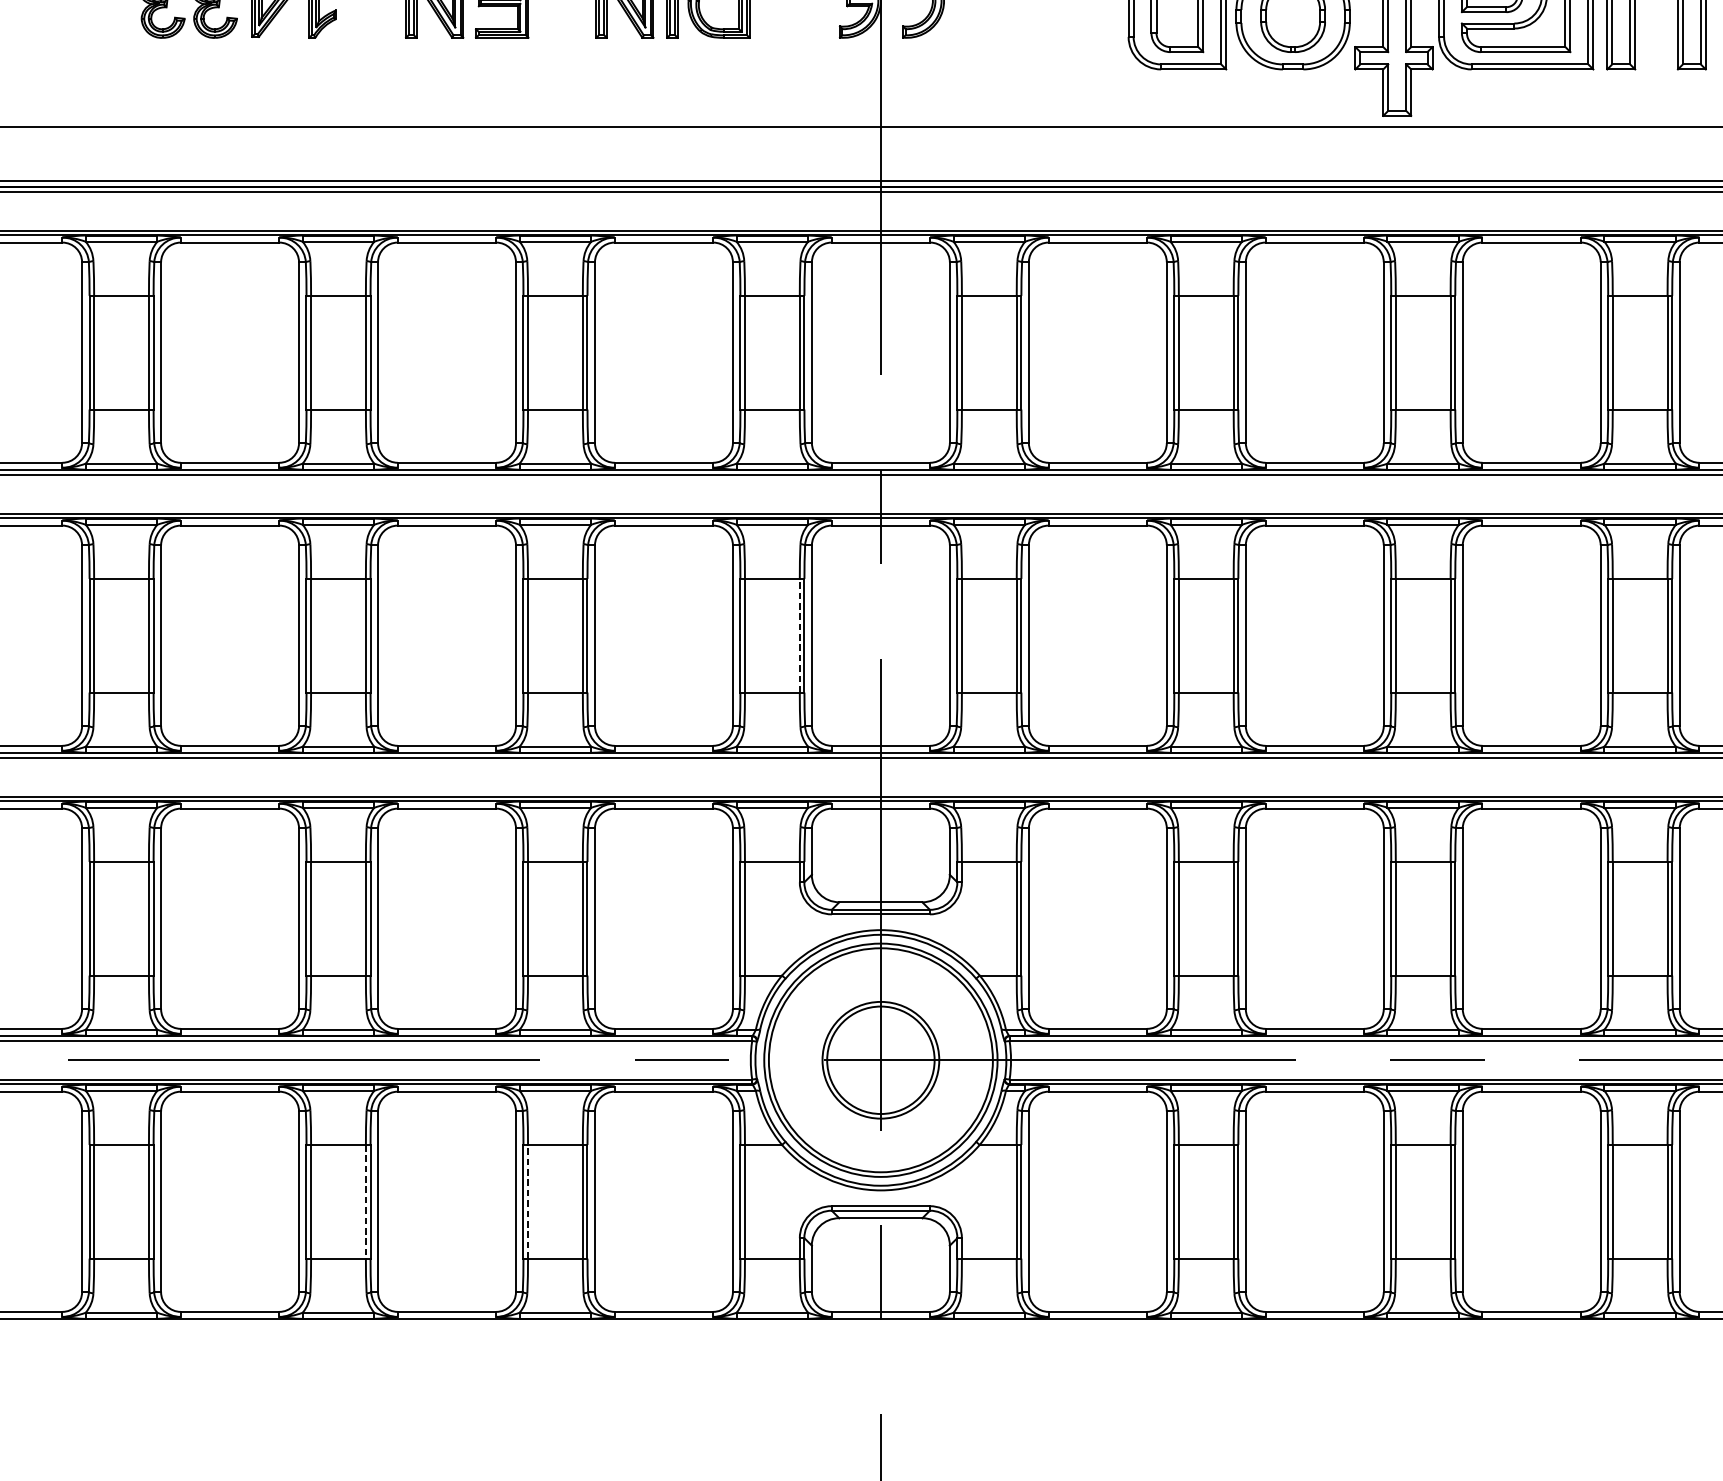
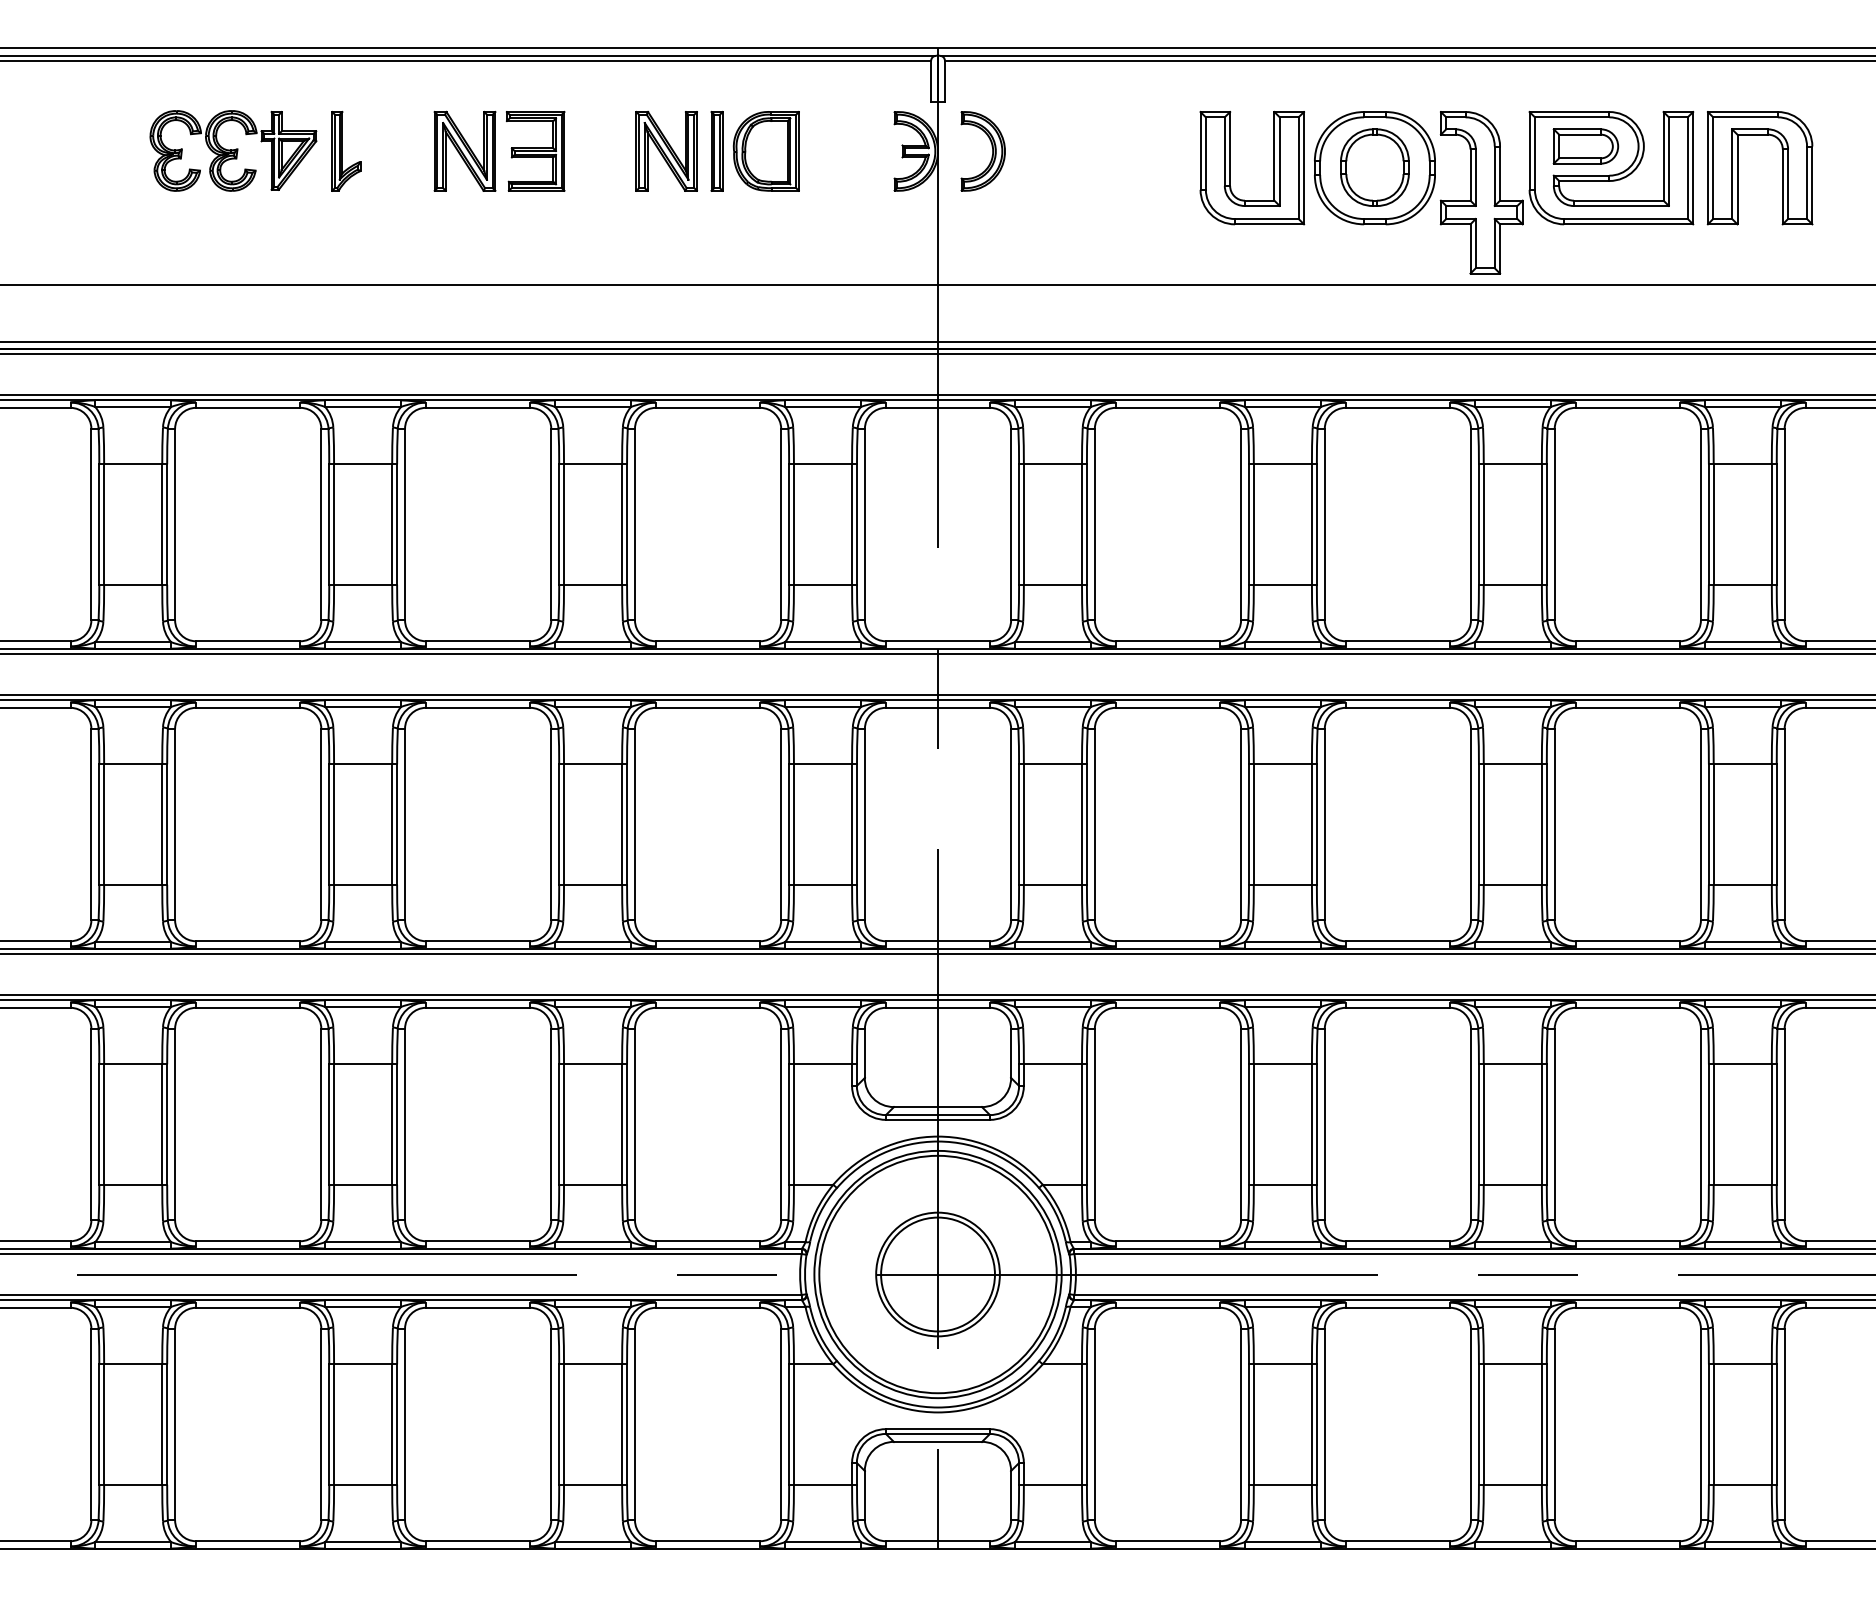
line: (800, 635) -> (852, 824), dashed -> solid
line: (528, 1201) -> (564, 1424), dashed -> solid
line: (366, 1202) -> (392, 1425), dashed -> solid

